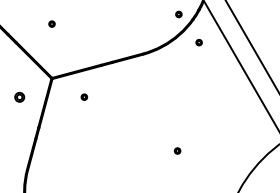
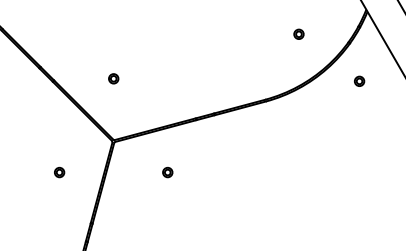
part: (178, 14) -> (298, 34), moved
part: (51, 23) -> (112, 77), moved
part: (19, 96) -> (59, 171), size x0.62

